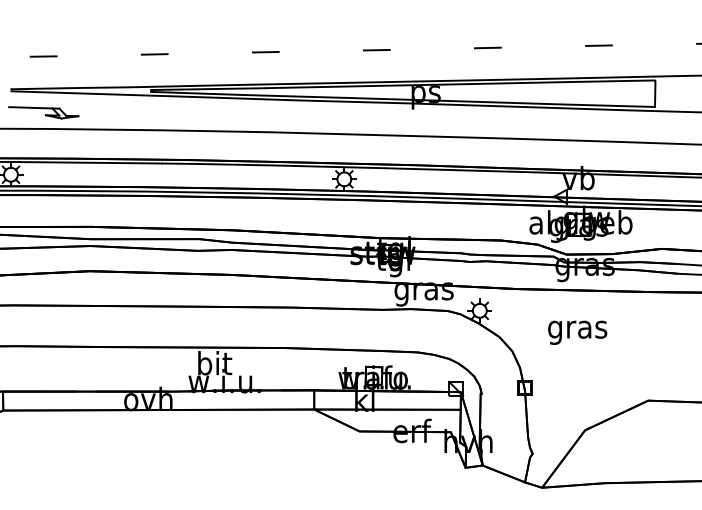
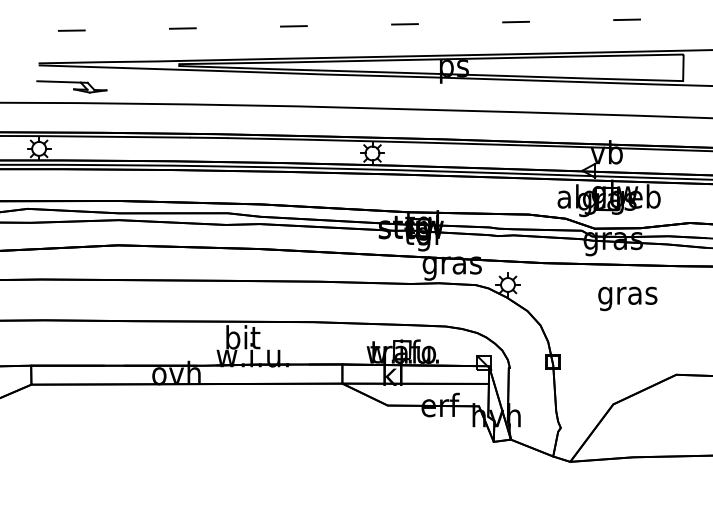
text: (577, 332) -> (627, 298), moved

